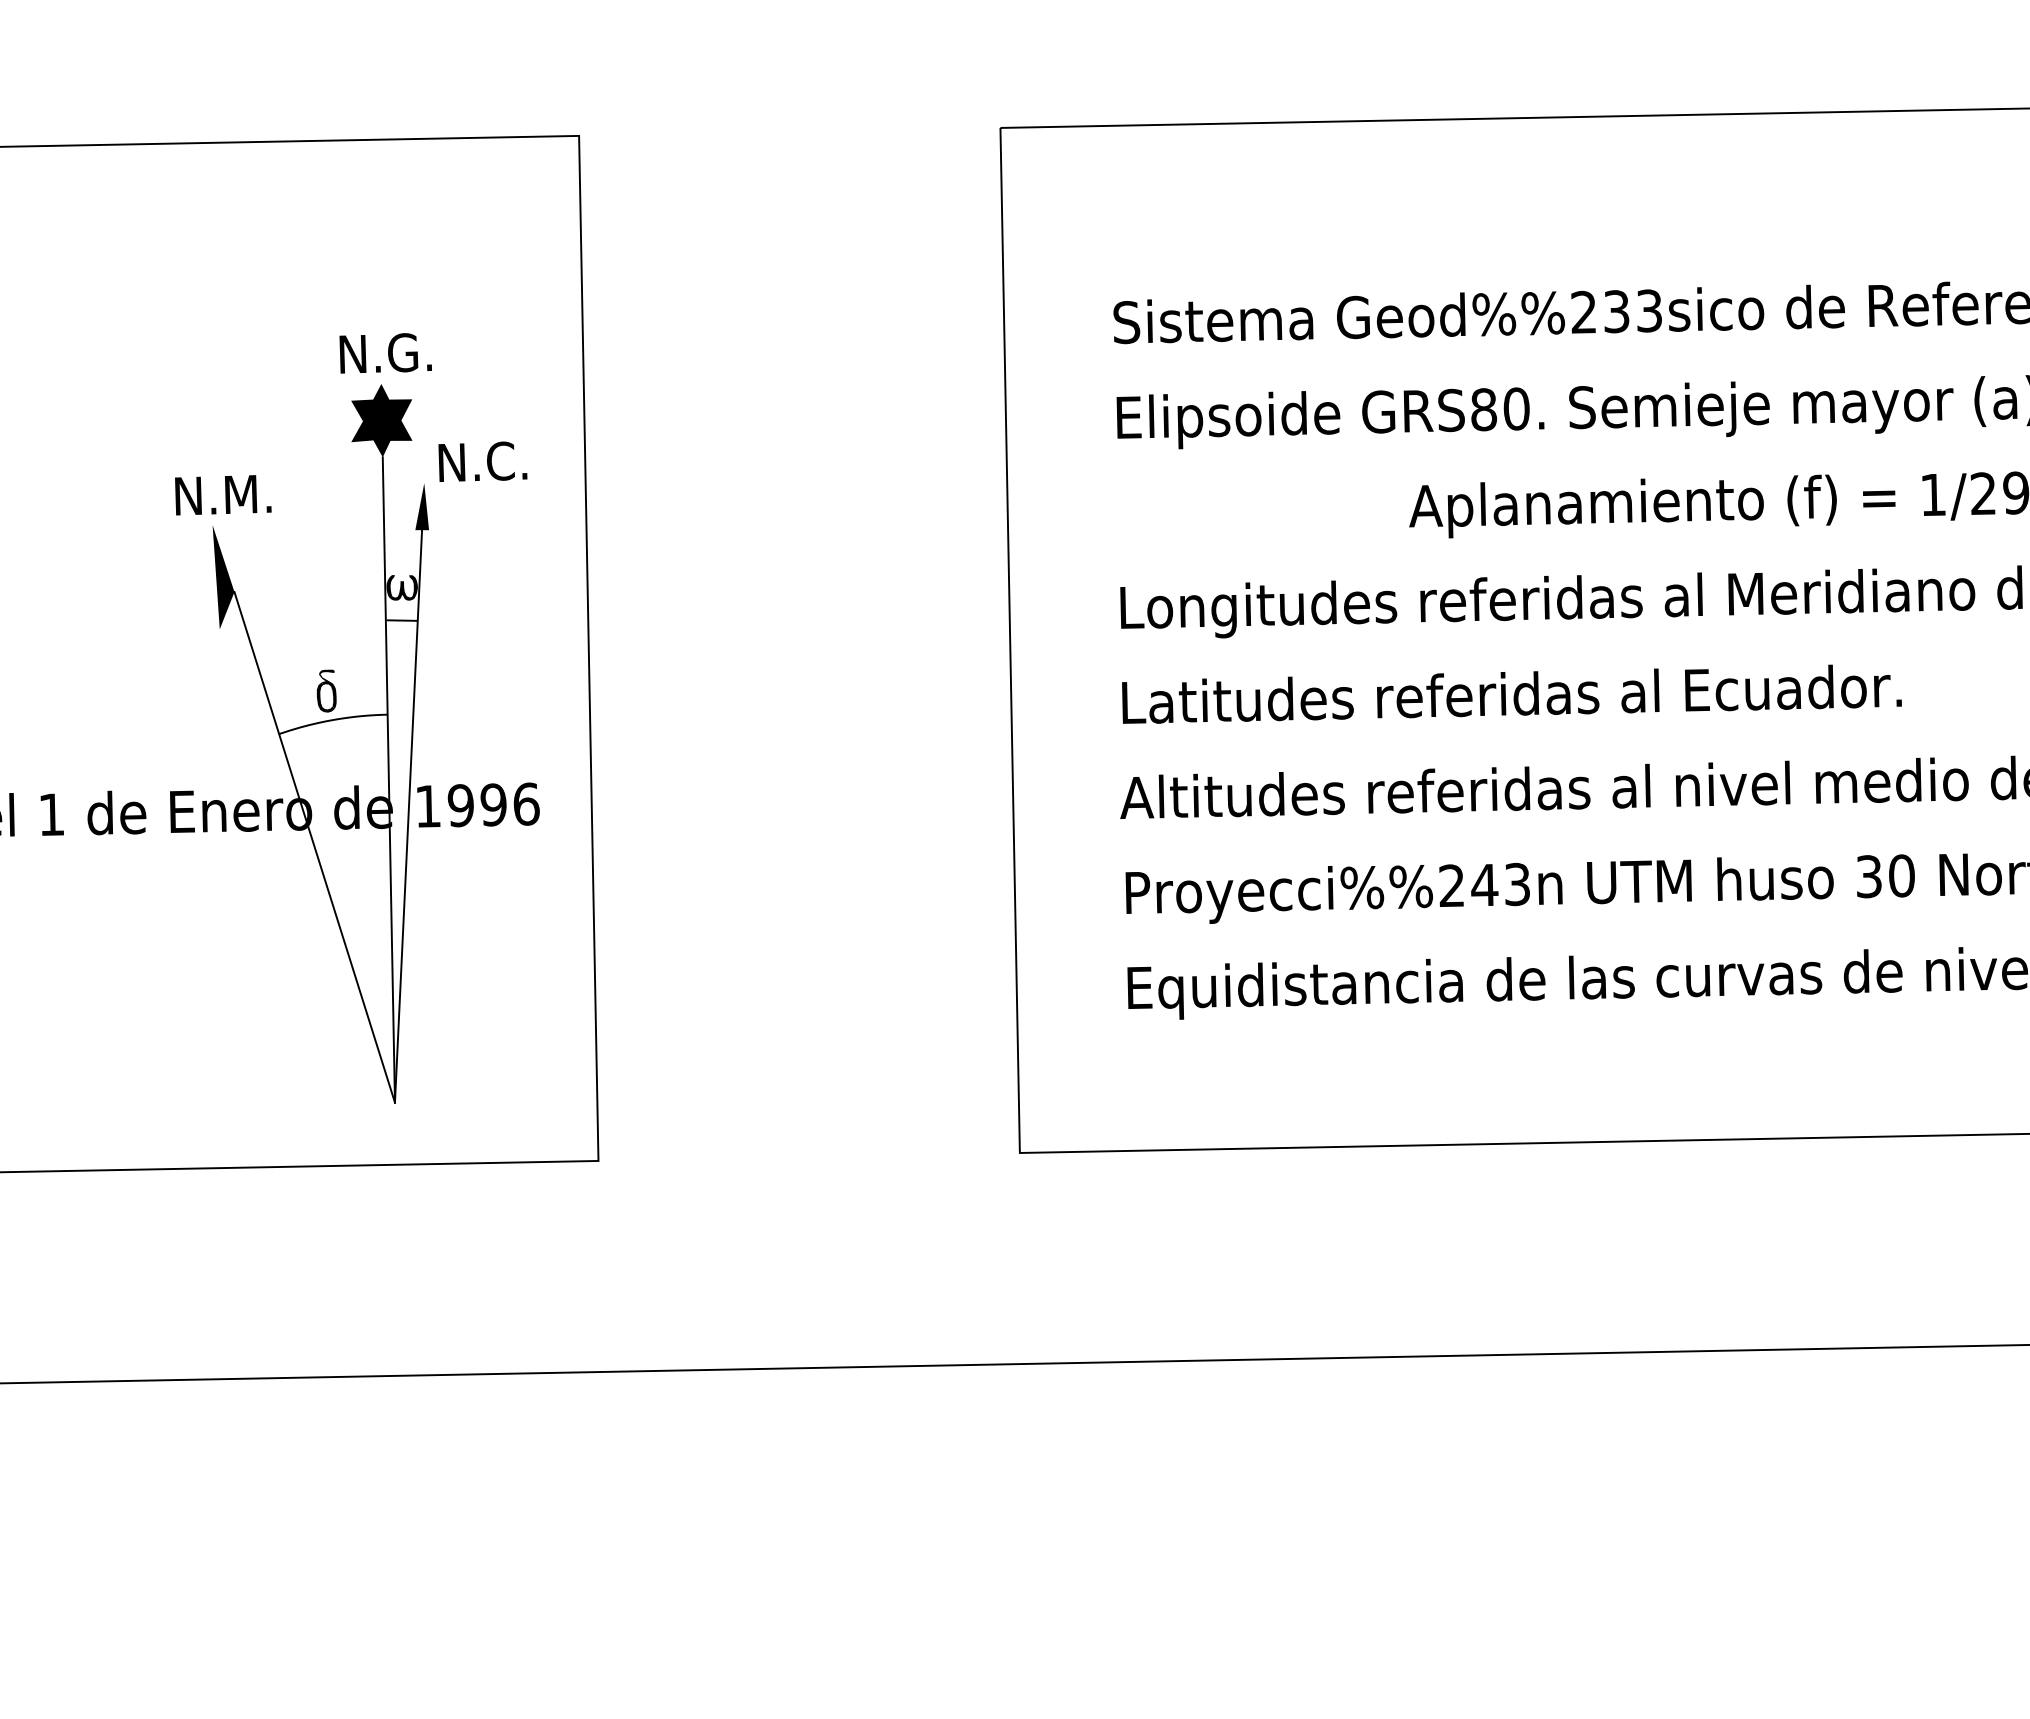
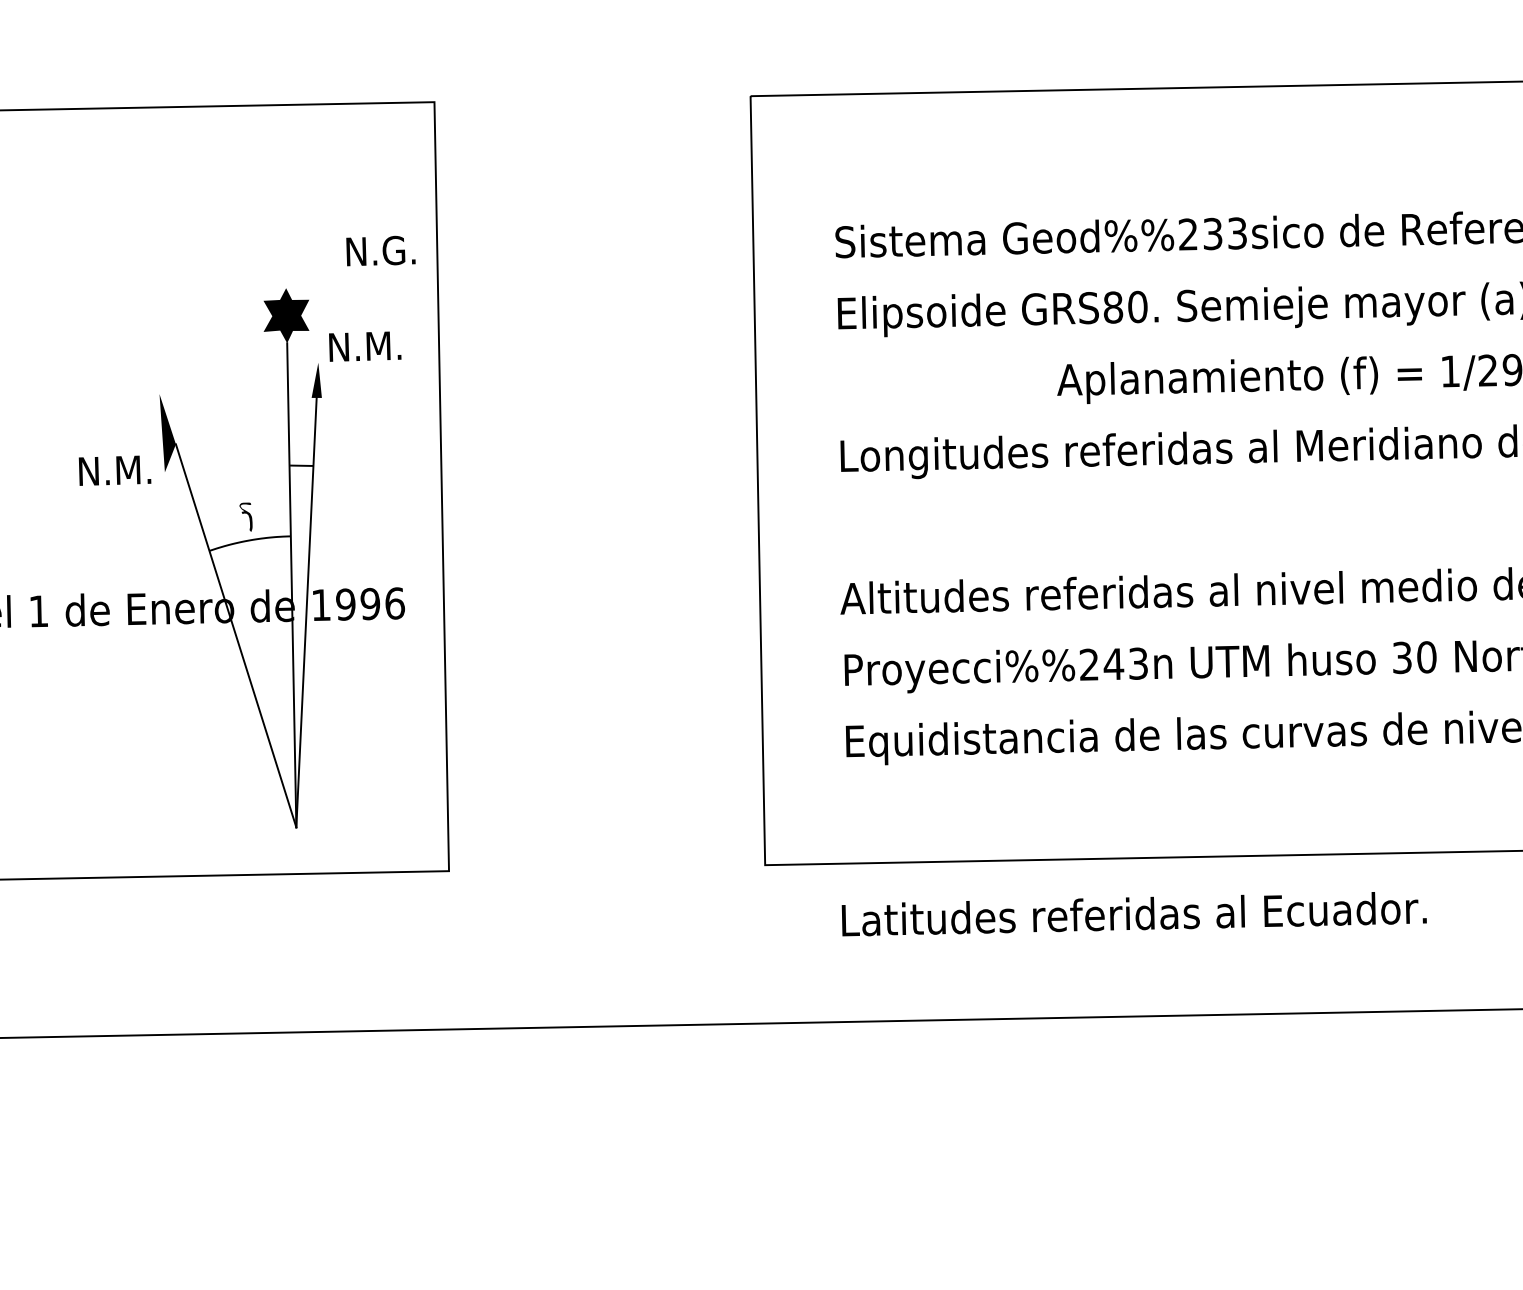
text: (385, 353) -> (380, 251), moved
text: (511, 460) -> (383, 345), N.C. -> N.M.
text: (223, 495) -> (115, 470), moved
fill: (401, 587) -> (301, 440), removed
text: (1511, 693) -> (1133, 913), moved
fill: (325, 697) -> (244, 523), removed

